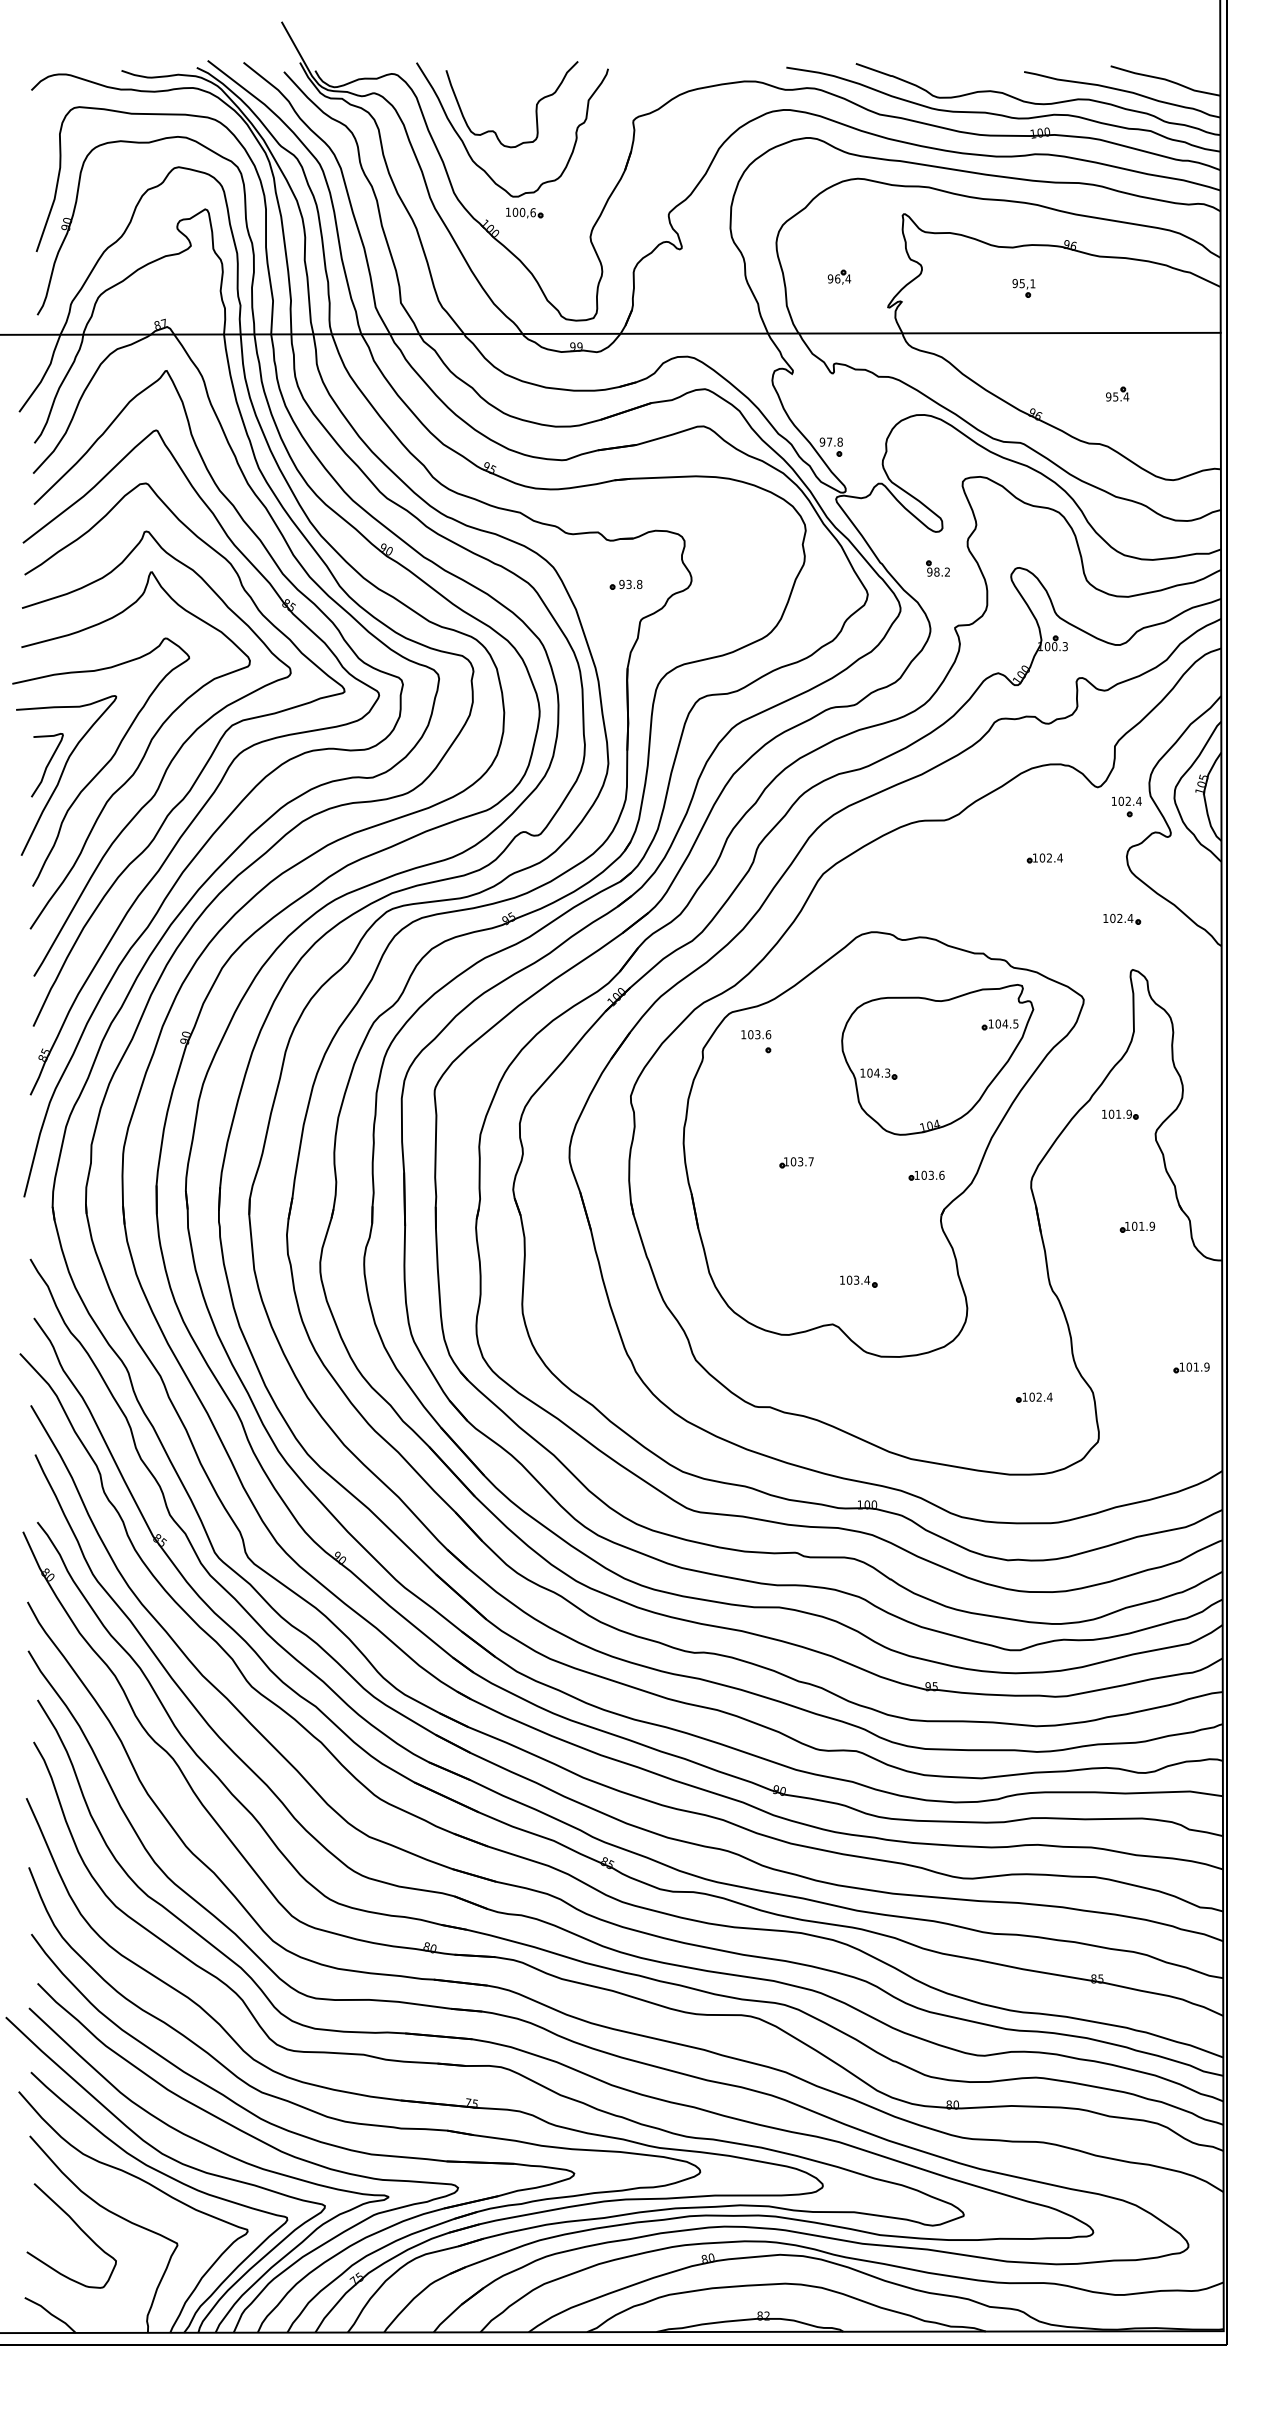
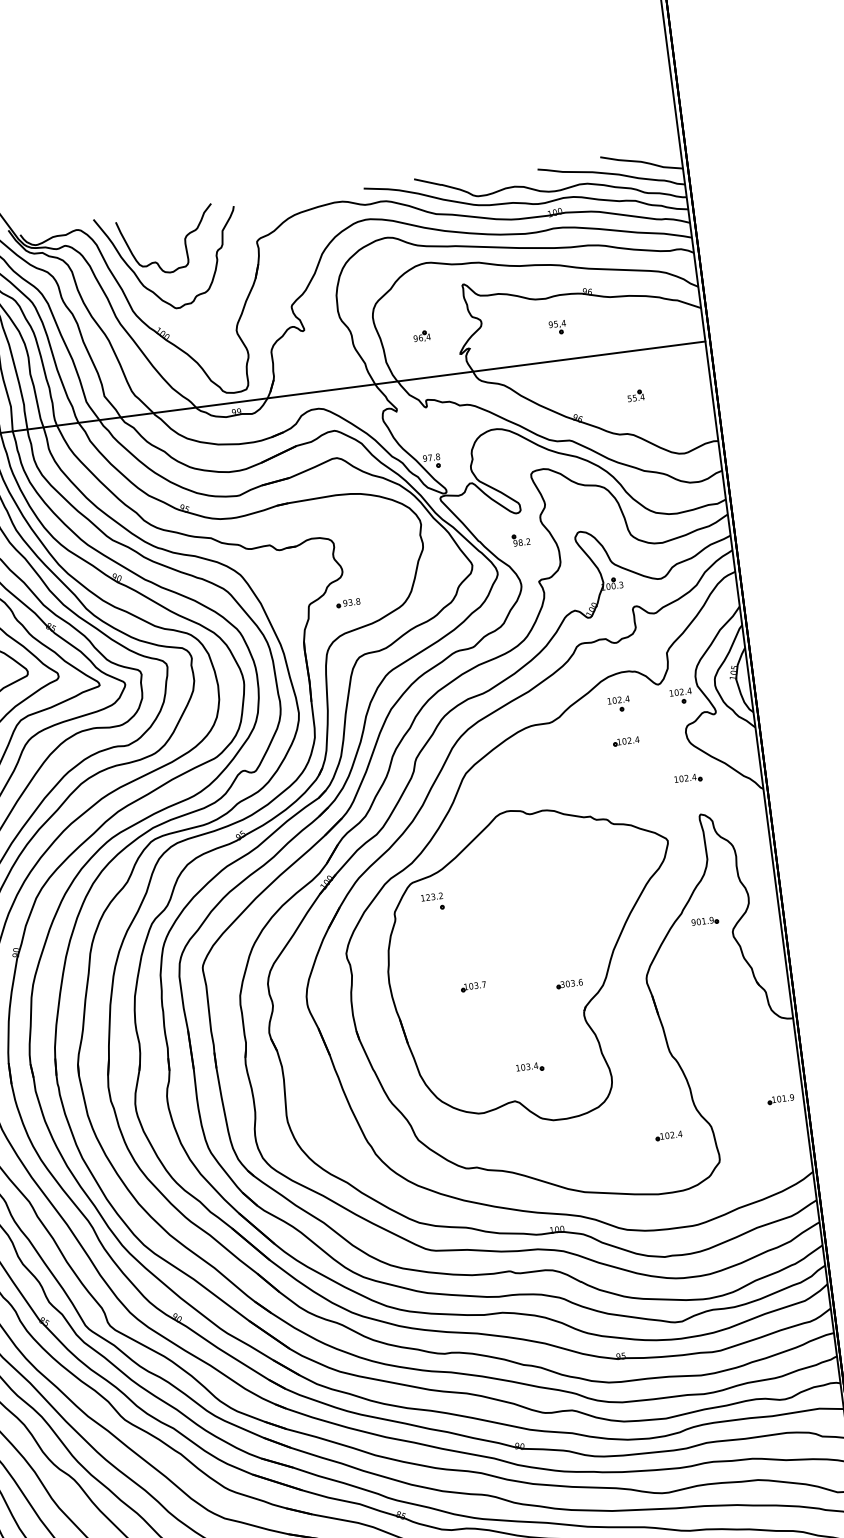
part: (524, 212) -> (186, 318), removed
text: (1032, 283) -> (563, 323), 95,1 -> 95,4
text: (1108, 396) -> (629, 398), 95.4 -> 55.4
part: (625, 584) -> (347, 602), moved
part: (1041, 806) -> (618, 703), added
text: (759, 1034) -> (434, 896), 103.6 -> 123.2
part: (937, 1059) -> (566, 898), removed
text: (1104, 1113) -> (693, 921), 101.9 -> 901.9
text: (916, 1174) -> (562, 984), 103.6 -> 303.6
part: (1137, 1226) -> (728, 1001), removed

